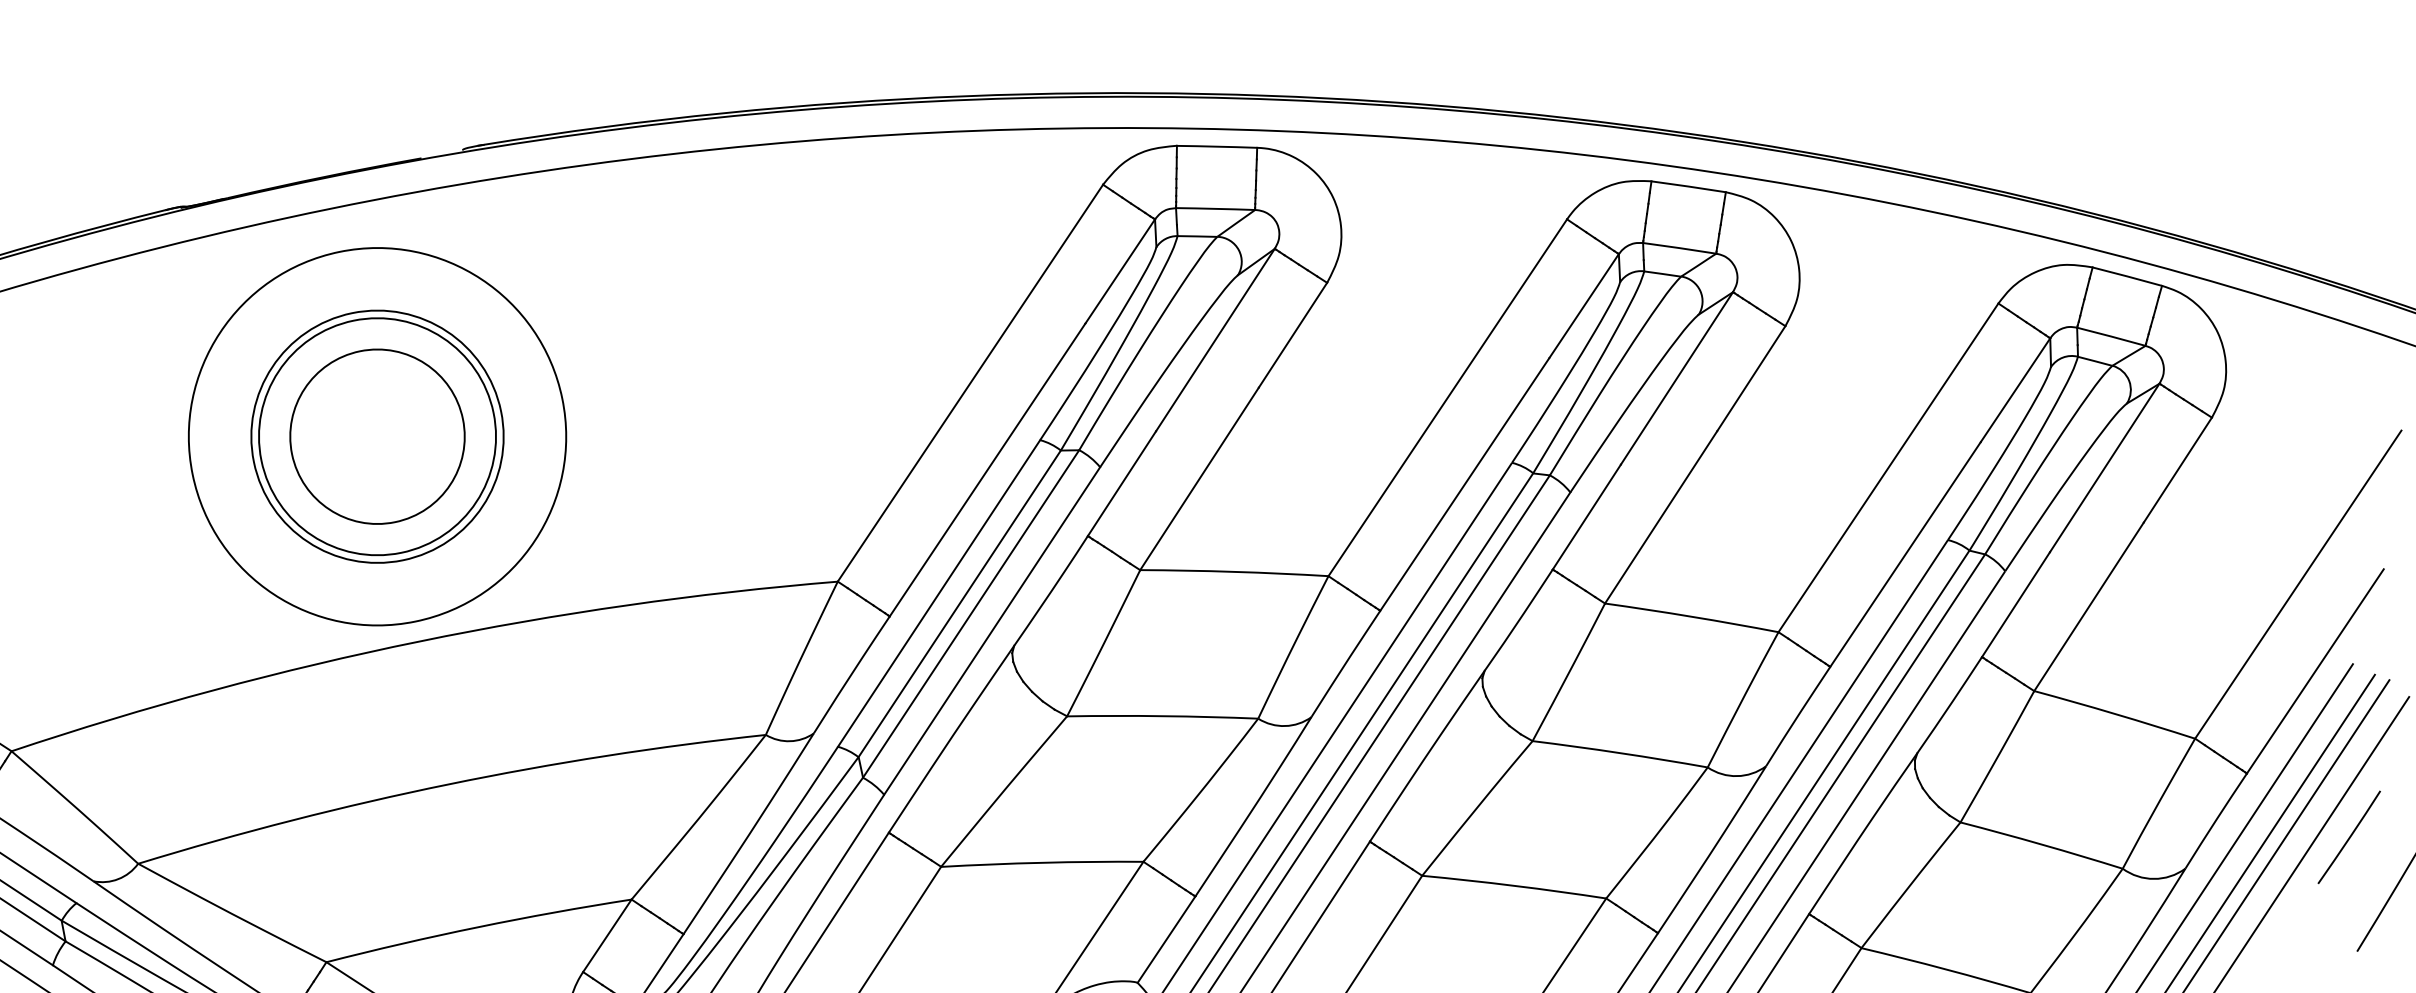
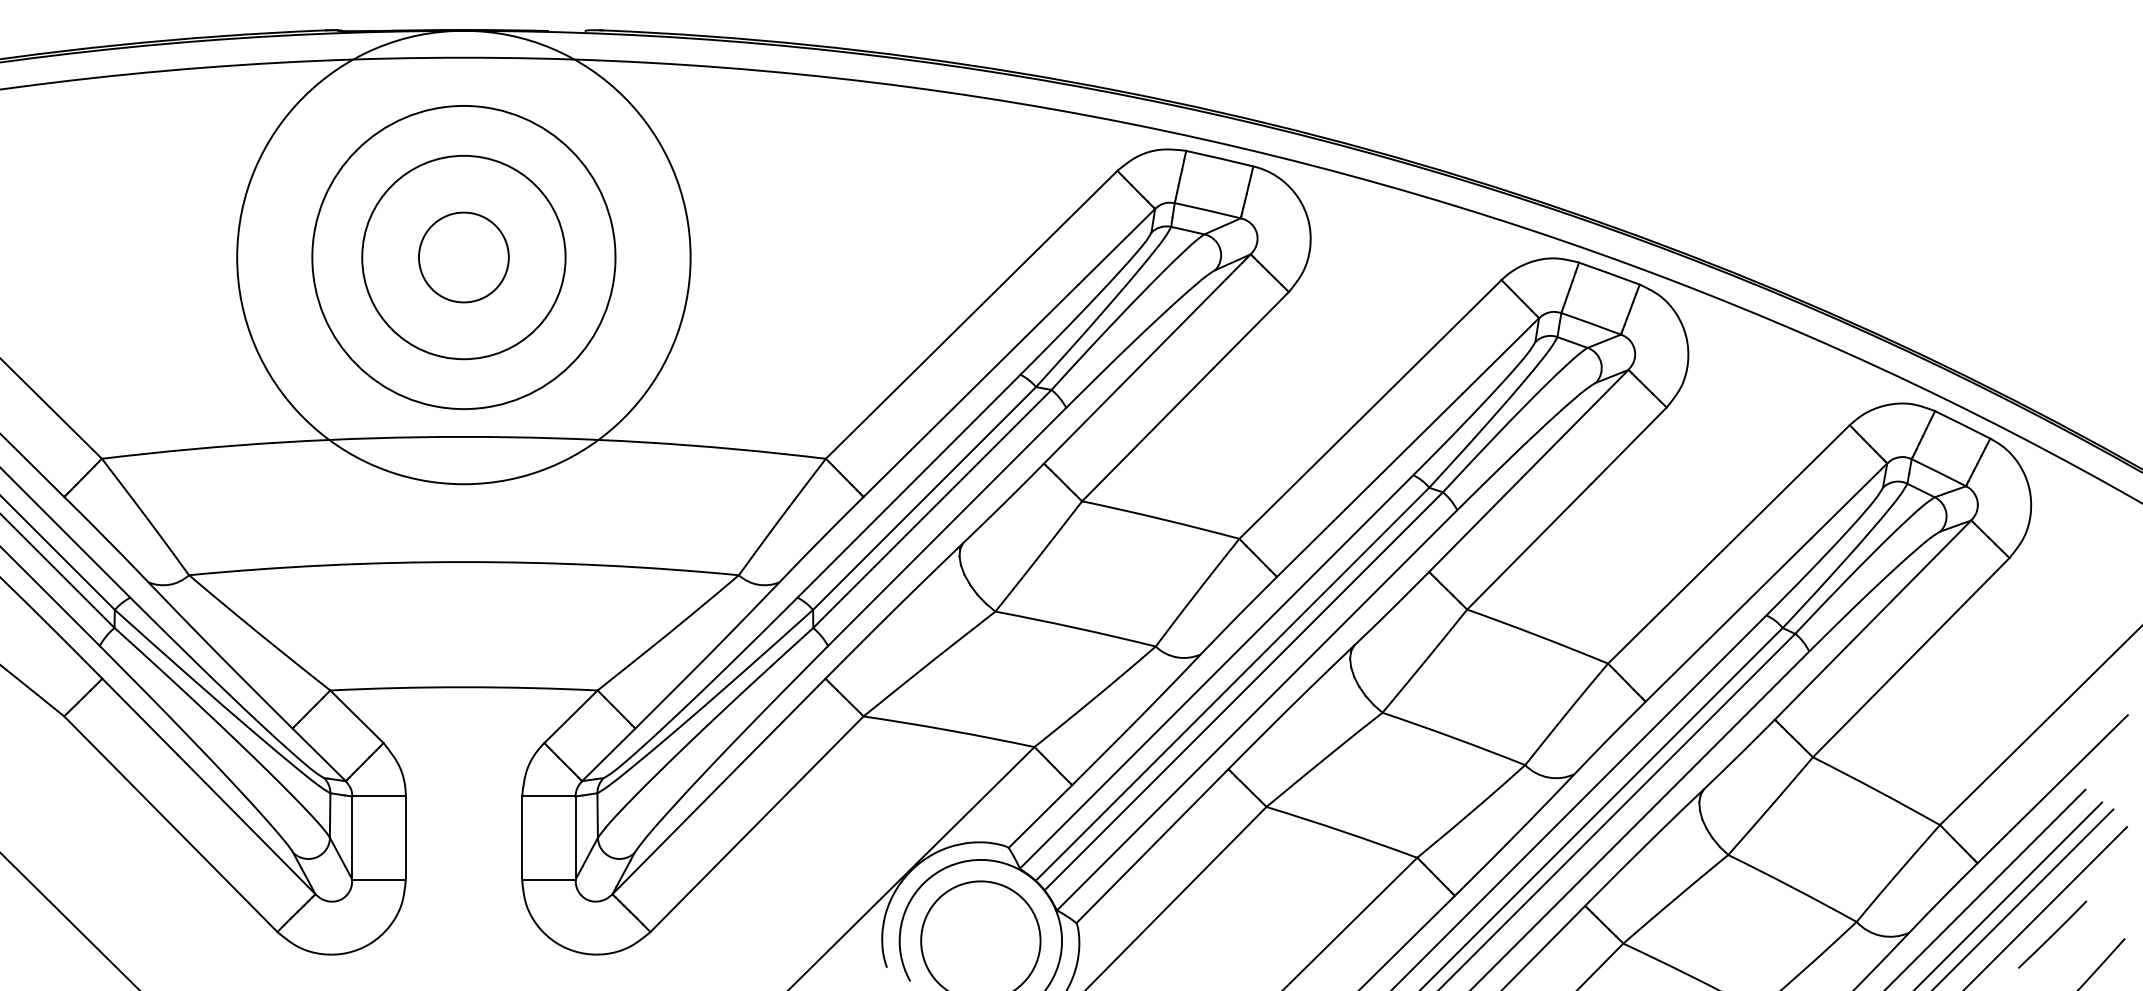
circle: (377, 436) -> (463, 257), size x0.6
circle: (377, 436) -> (463, 257), size x1.4
circle: (377, 436) -> (463, 257), size x1.4

